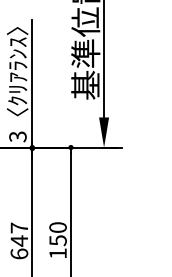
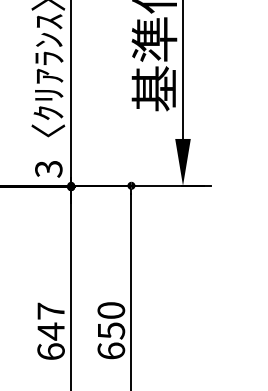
text: (57, 253) -> (110, 350), 150 -> 650

